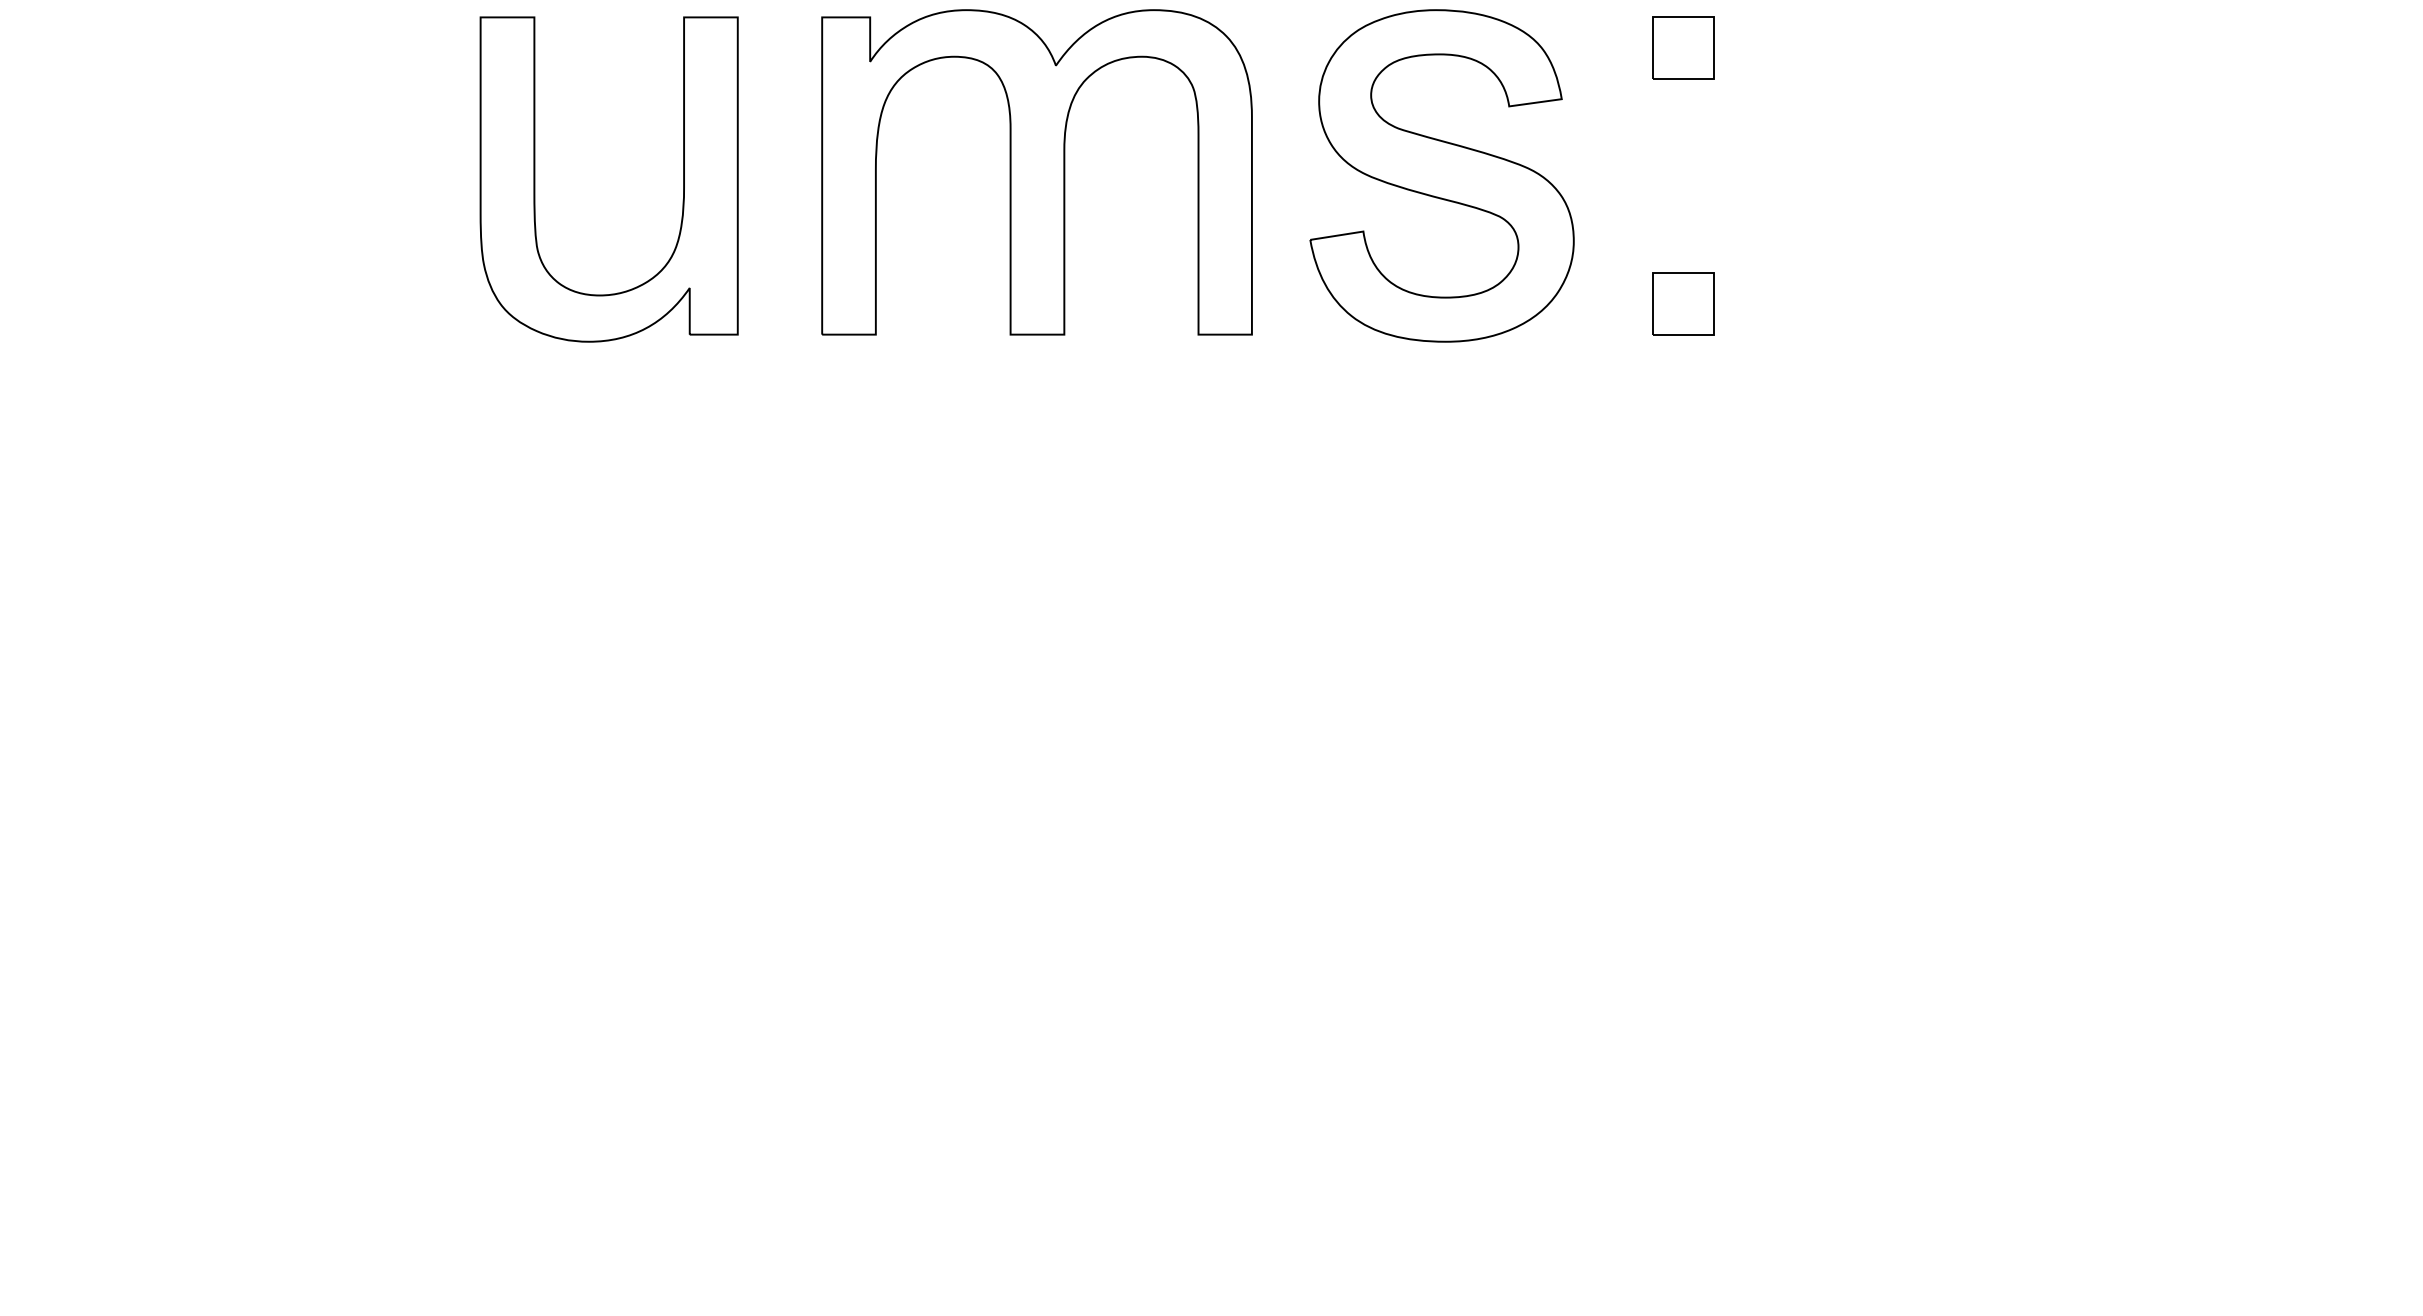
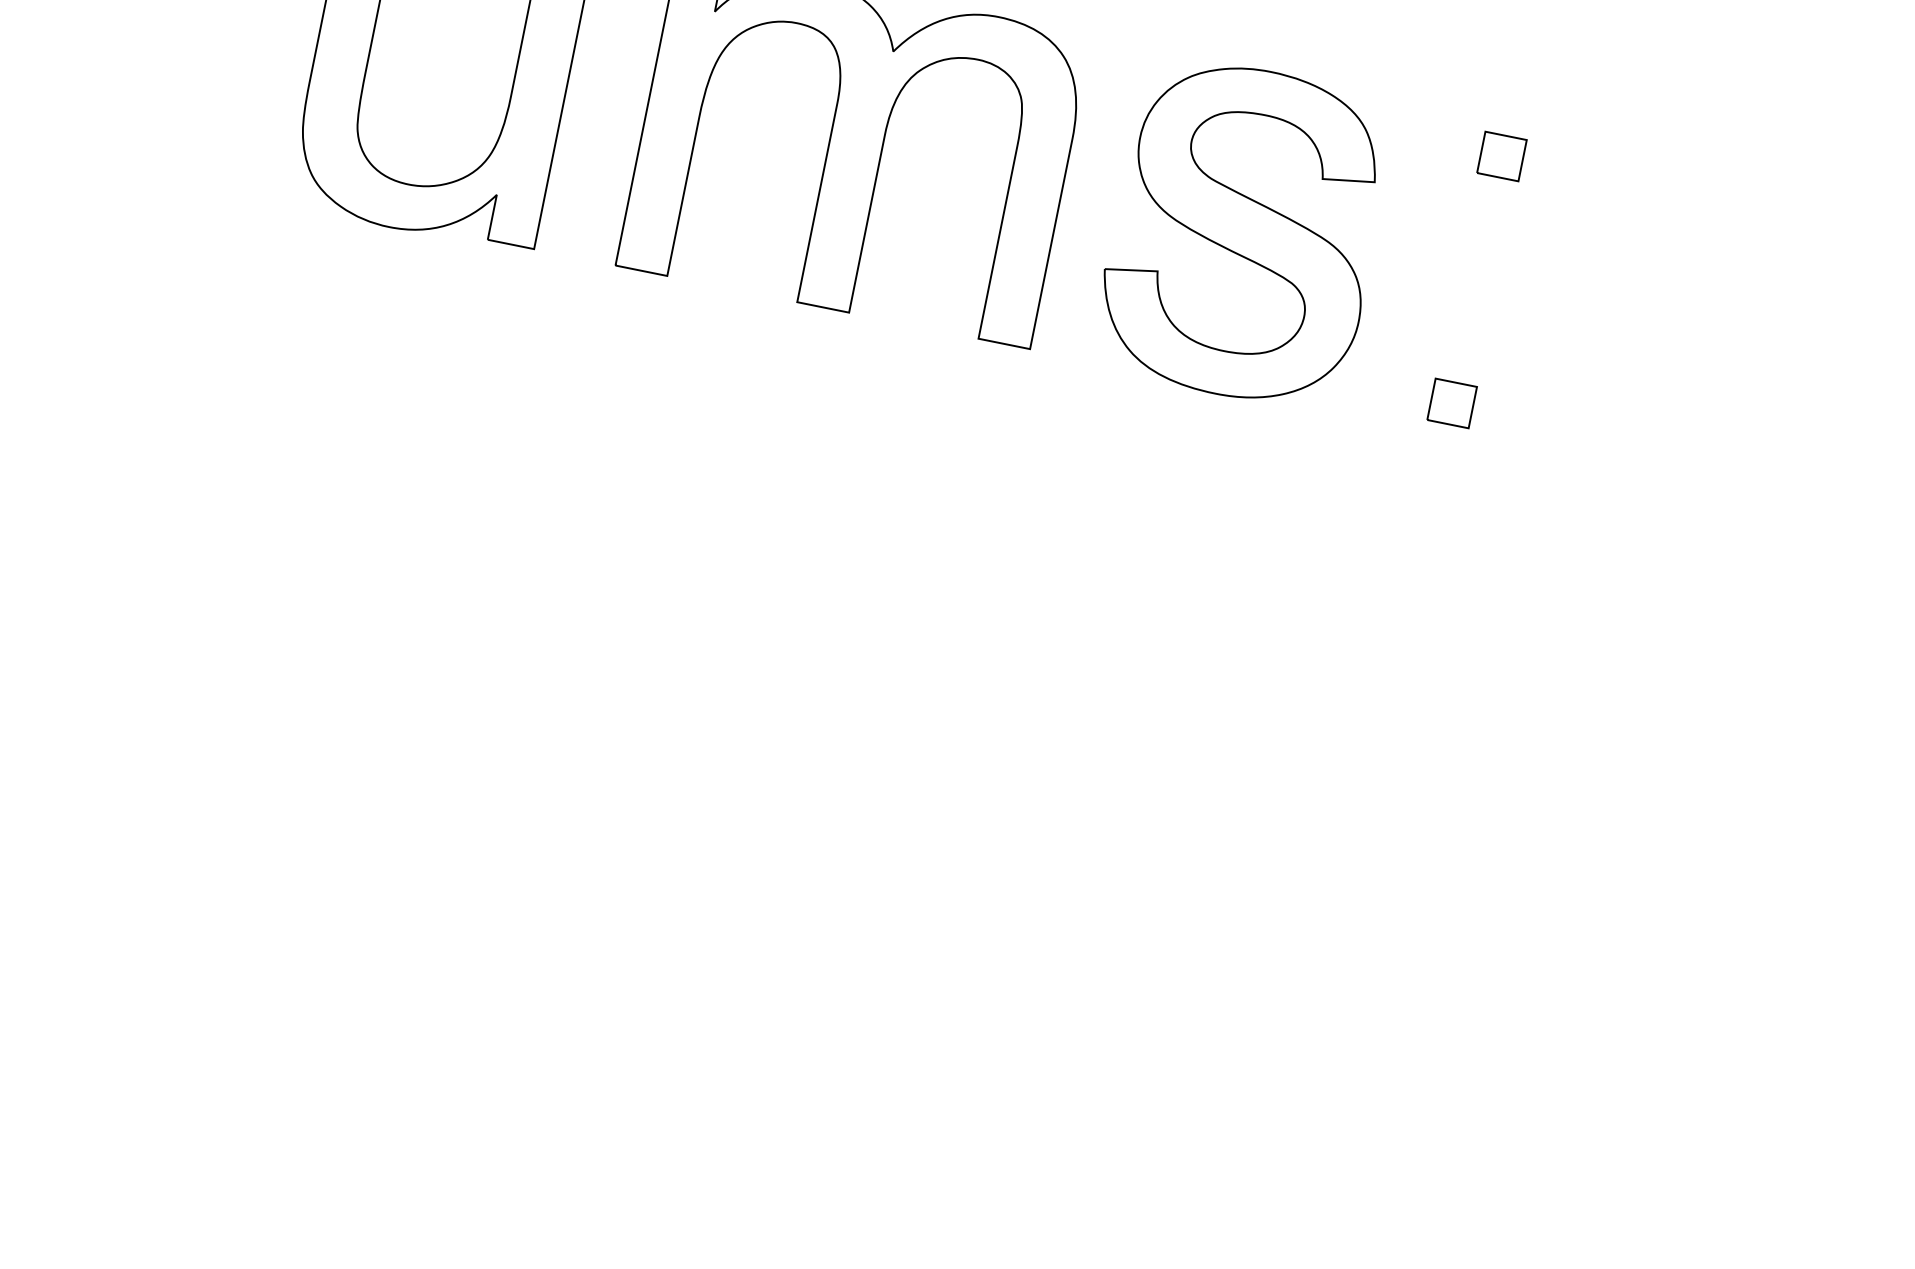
part: (1683, 47) -> (1502, 156), size x0.7
part: (1683, 303) -> (1452, 403), size x0.7

